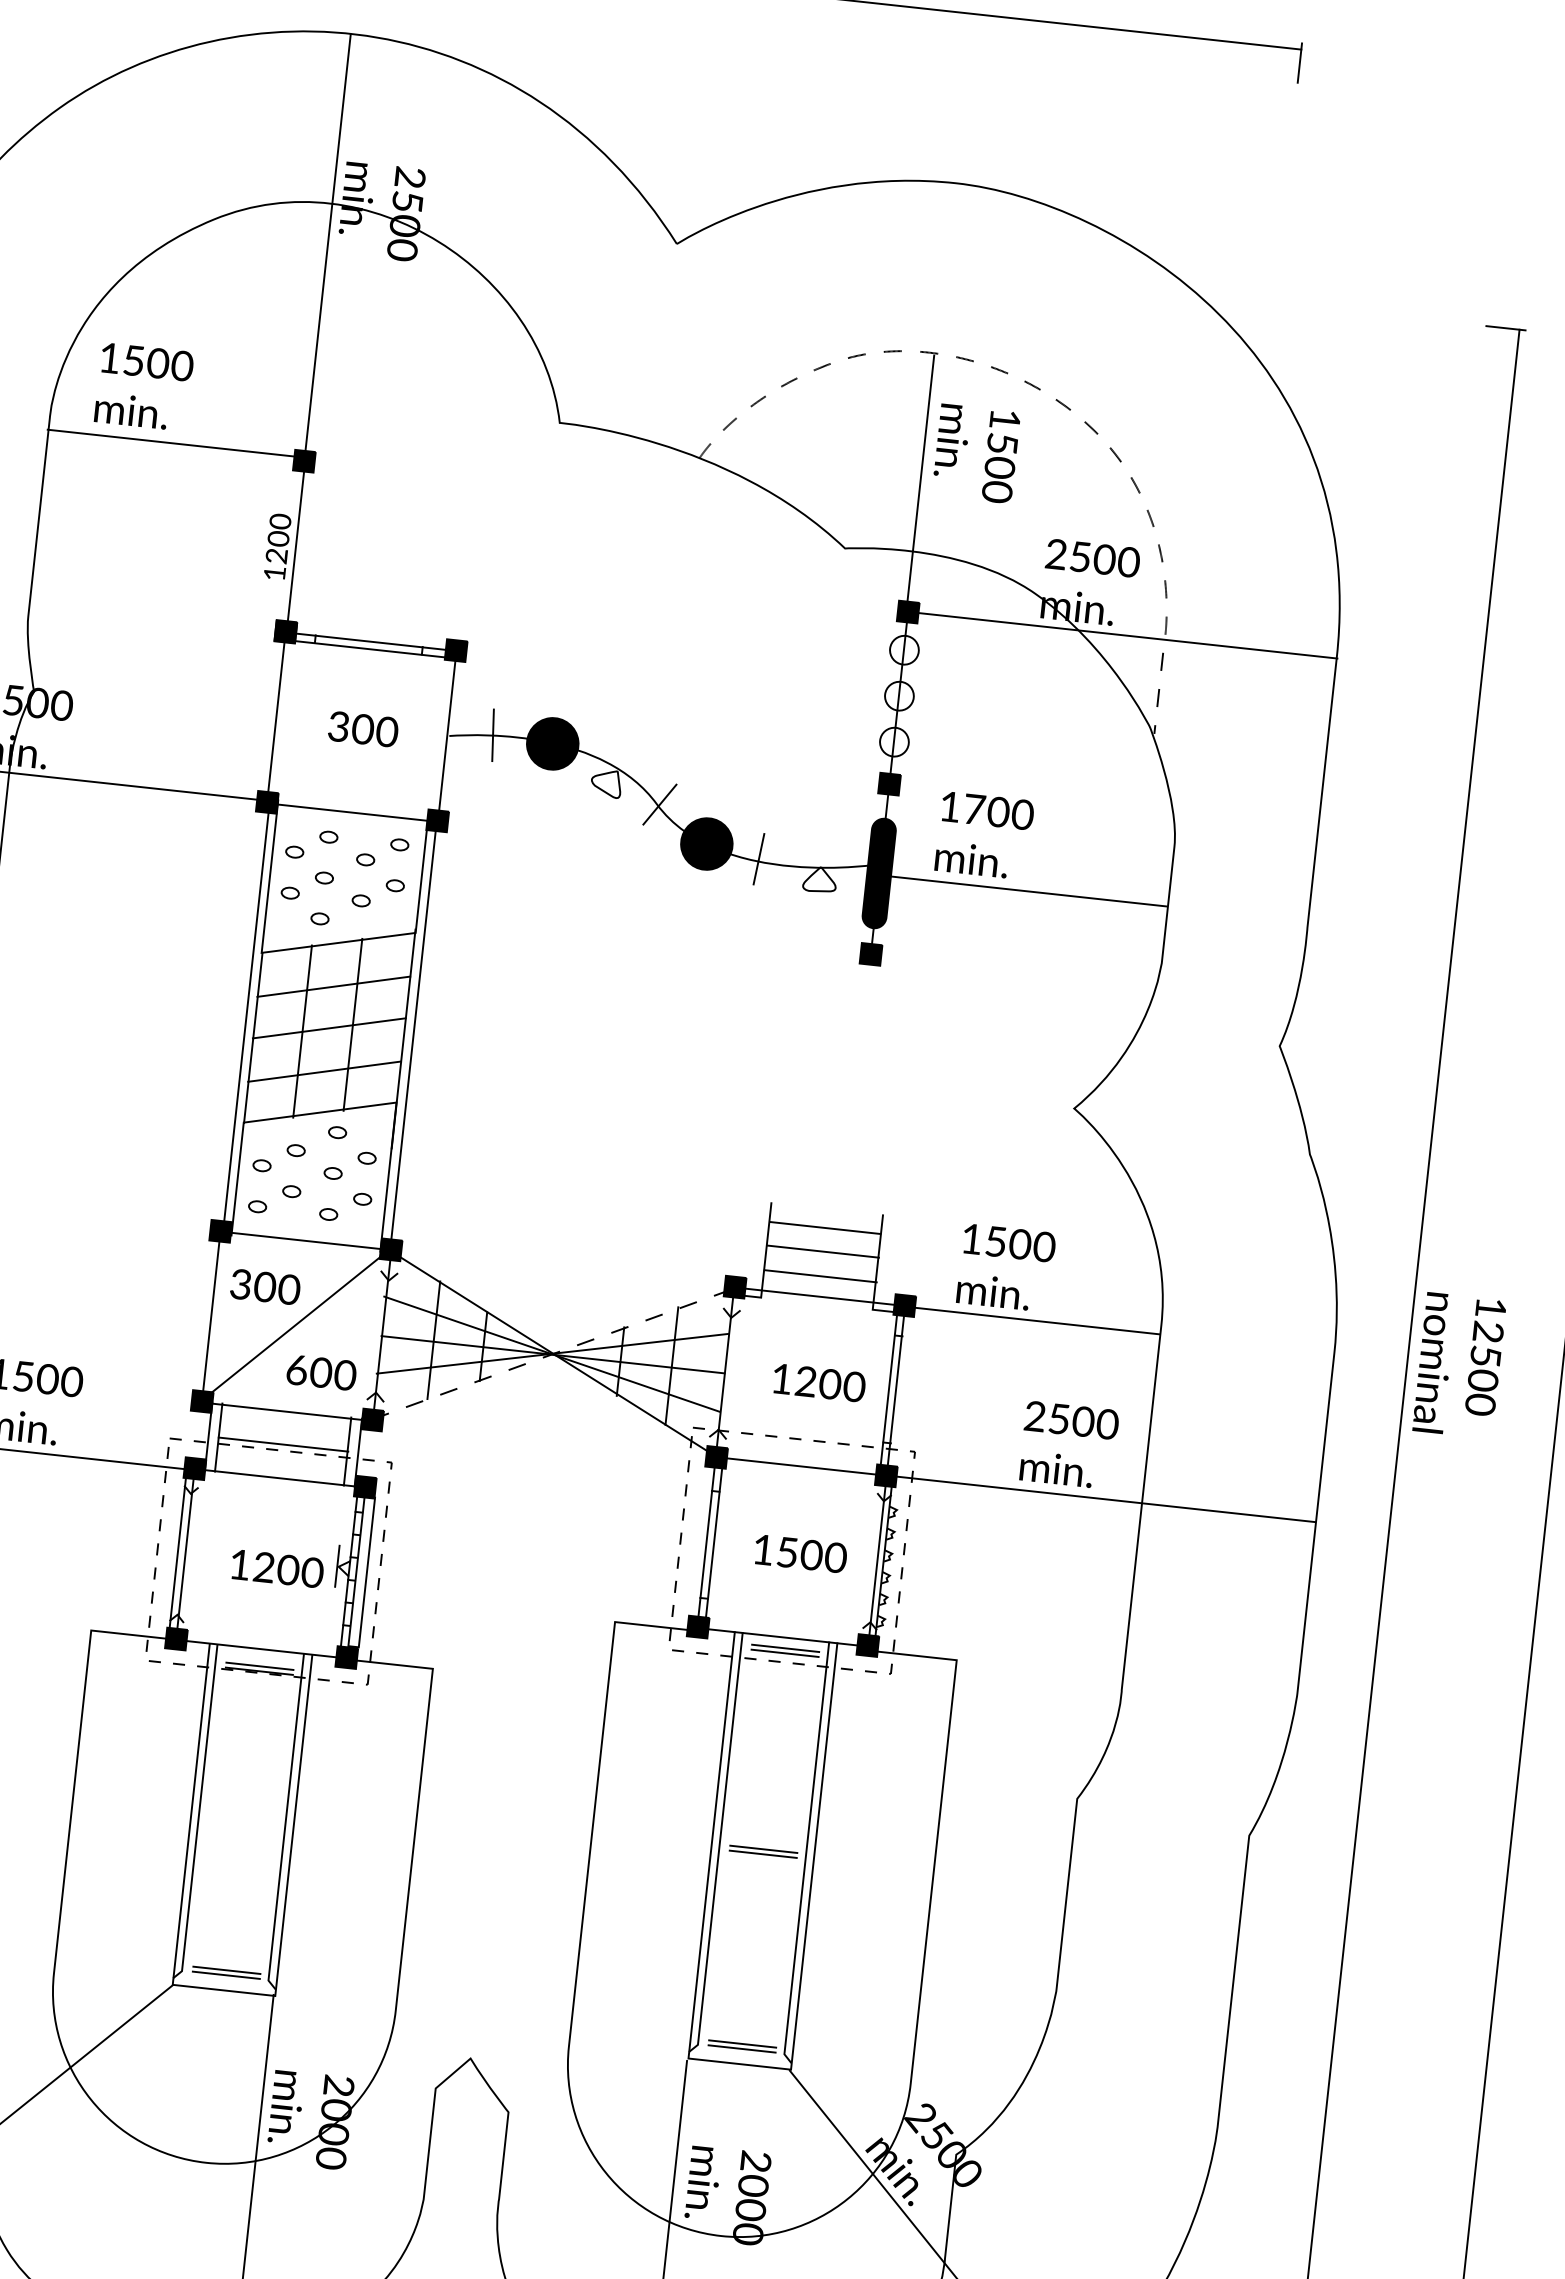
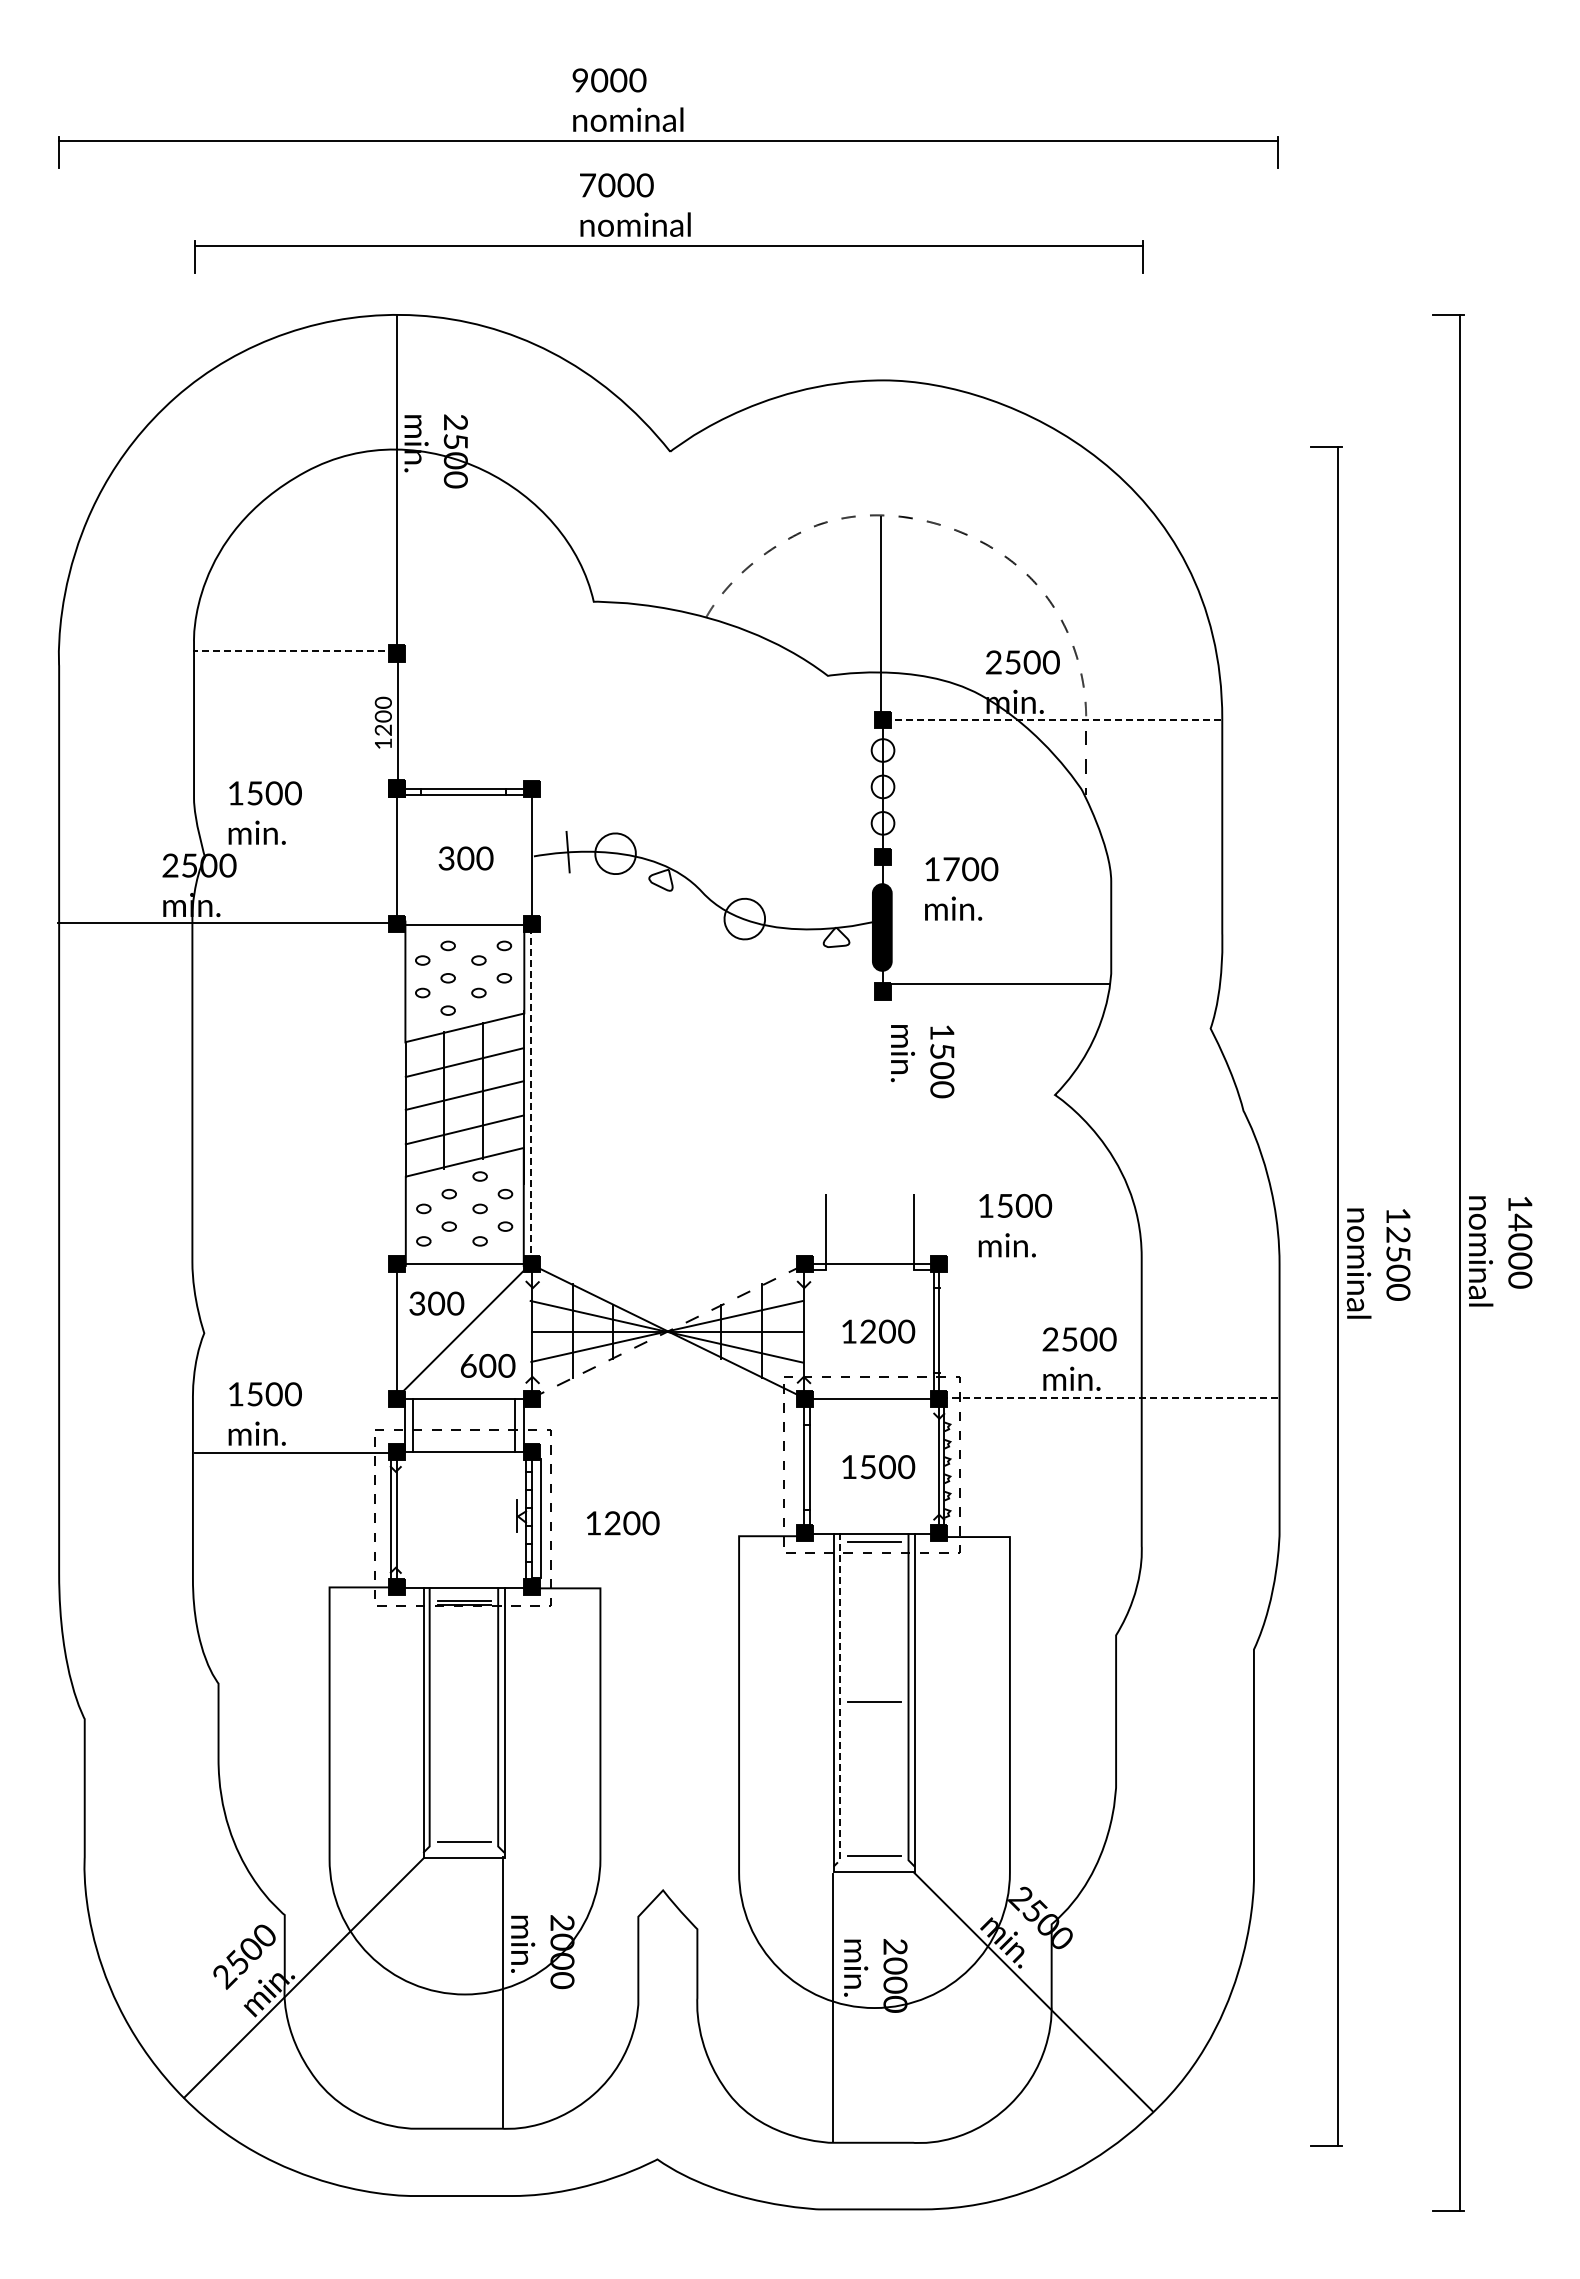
text: (143, 386) -> (264, 812), moved
line: (175, 443) -> (294, 650), solid -> dashed
text: (976, 453) -> (922, 1061), moved
line: (1123, 635) -> (1053, 720), solid -> dashed
fill: (552, 743) -> (615, 853), removed
line: (659, 804) -> (704, 892), removed
fill: (706, 843) -> (744, 918), removed
line: (758, 859) -> (786, 926), removed
line: (1023, 890) -> (996, 983), moved
line: (245, 1017) -> (398, 1094), removed
line: (413, 1036) -> (531, 1094), solid -> dashed
line: (825, 1227) -> (870, 1209), removed
line: (823, 1251) -> (870, 1228), removed
line: (820, 1275) -> (870, 1247), removed
line: (1031, 1320) -> (1039, 1264), removed
line: (283, 1444) -> (464, 1425), removed
line: (1101, 1499) -> (1109, 1398), solid -> dashed
text: (277, 1569) -> (623, 1523), moved
line: (784, 1653) -> (874, 1546), removed
line: (718, 1845) -> (839, 1702), solid -> dashed
line: (762, 1854) -> (874, 1705), removed
line: (226, 1974) -> (464, 1845), removed
line: (741, 2048) -> (874, 1859), removed

